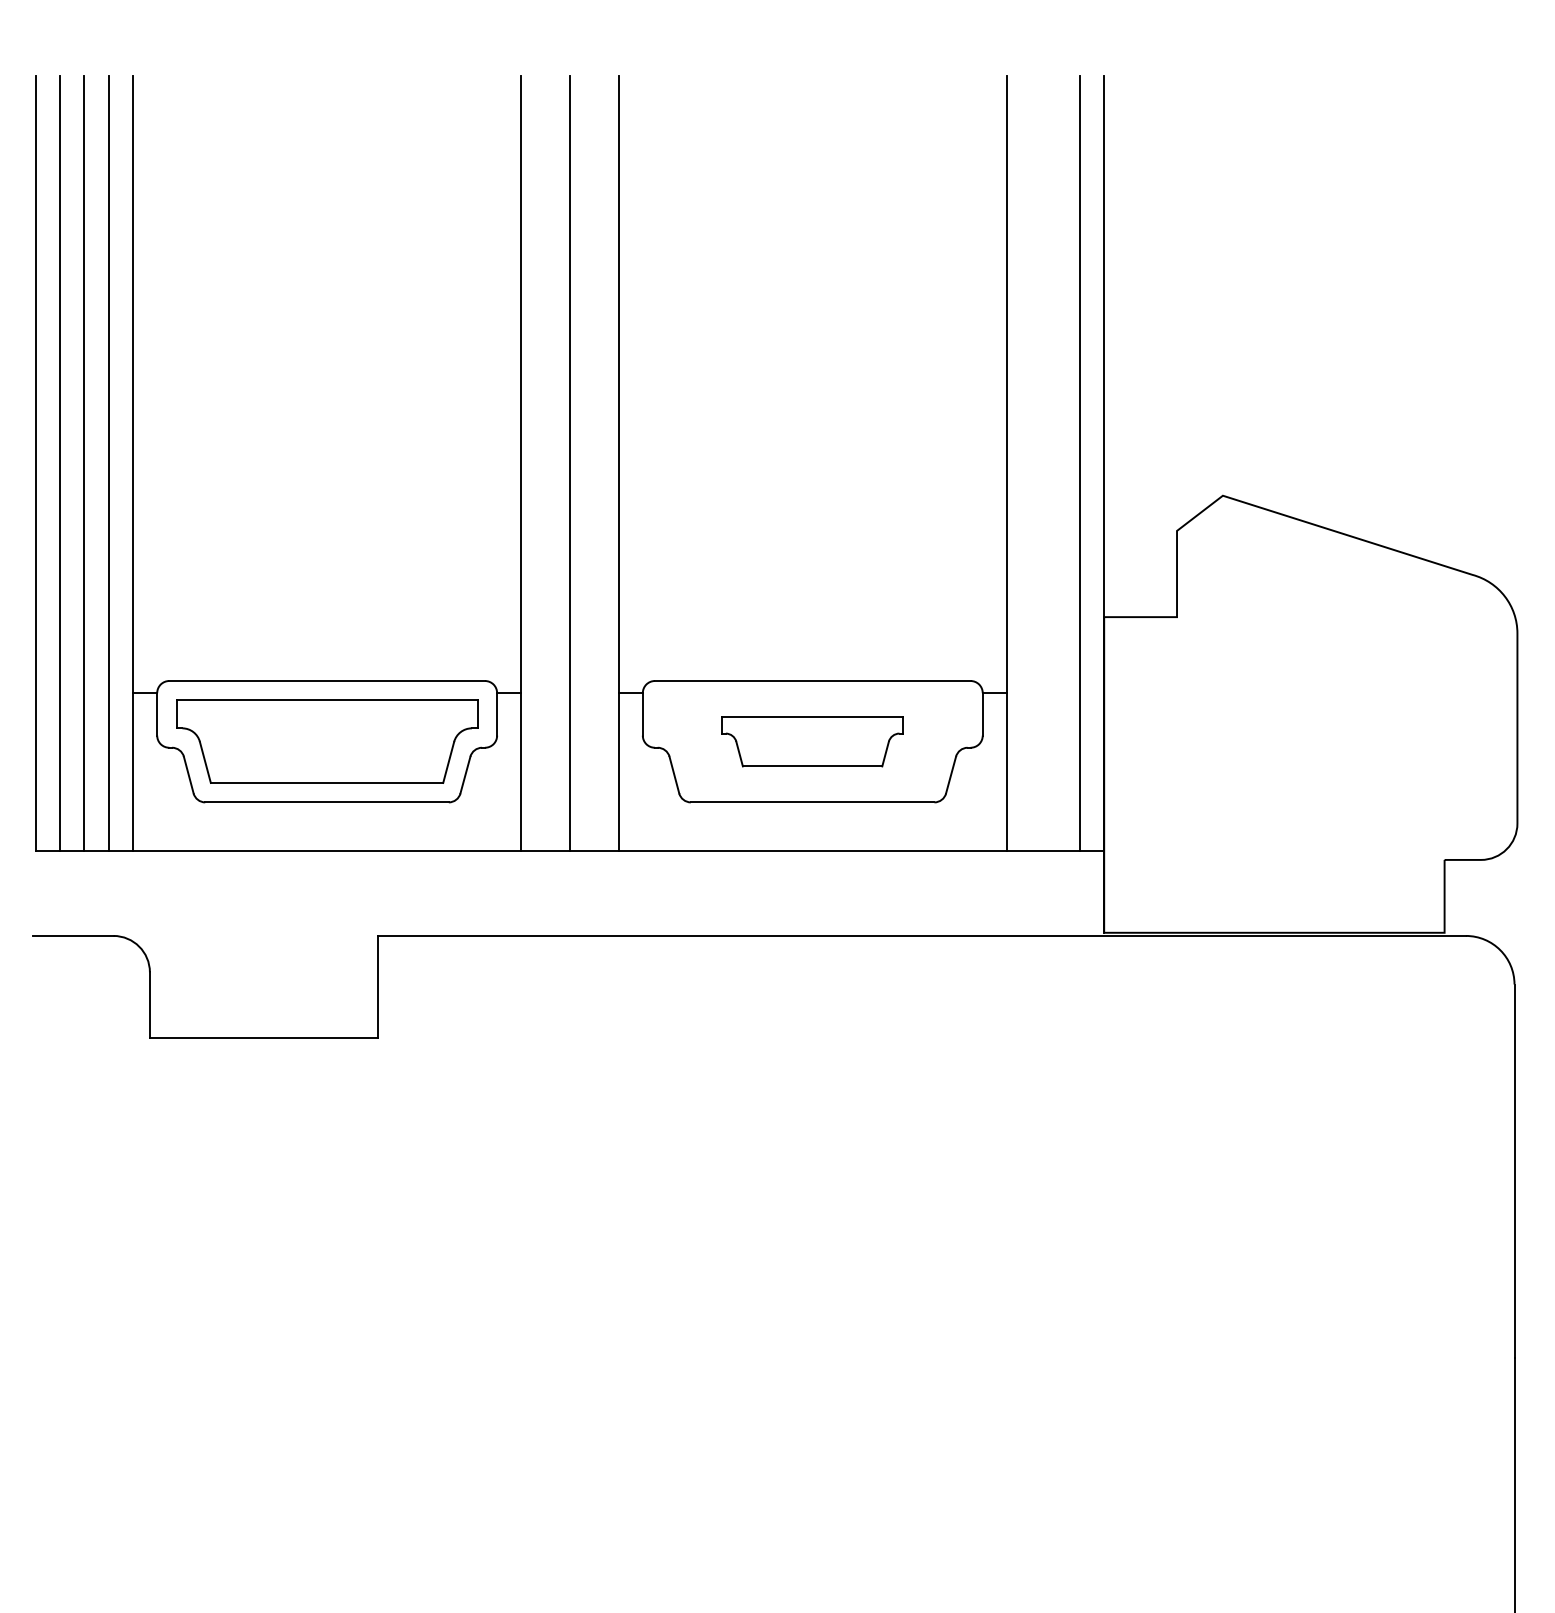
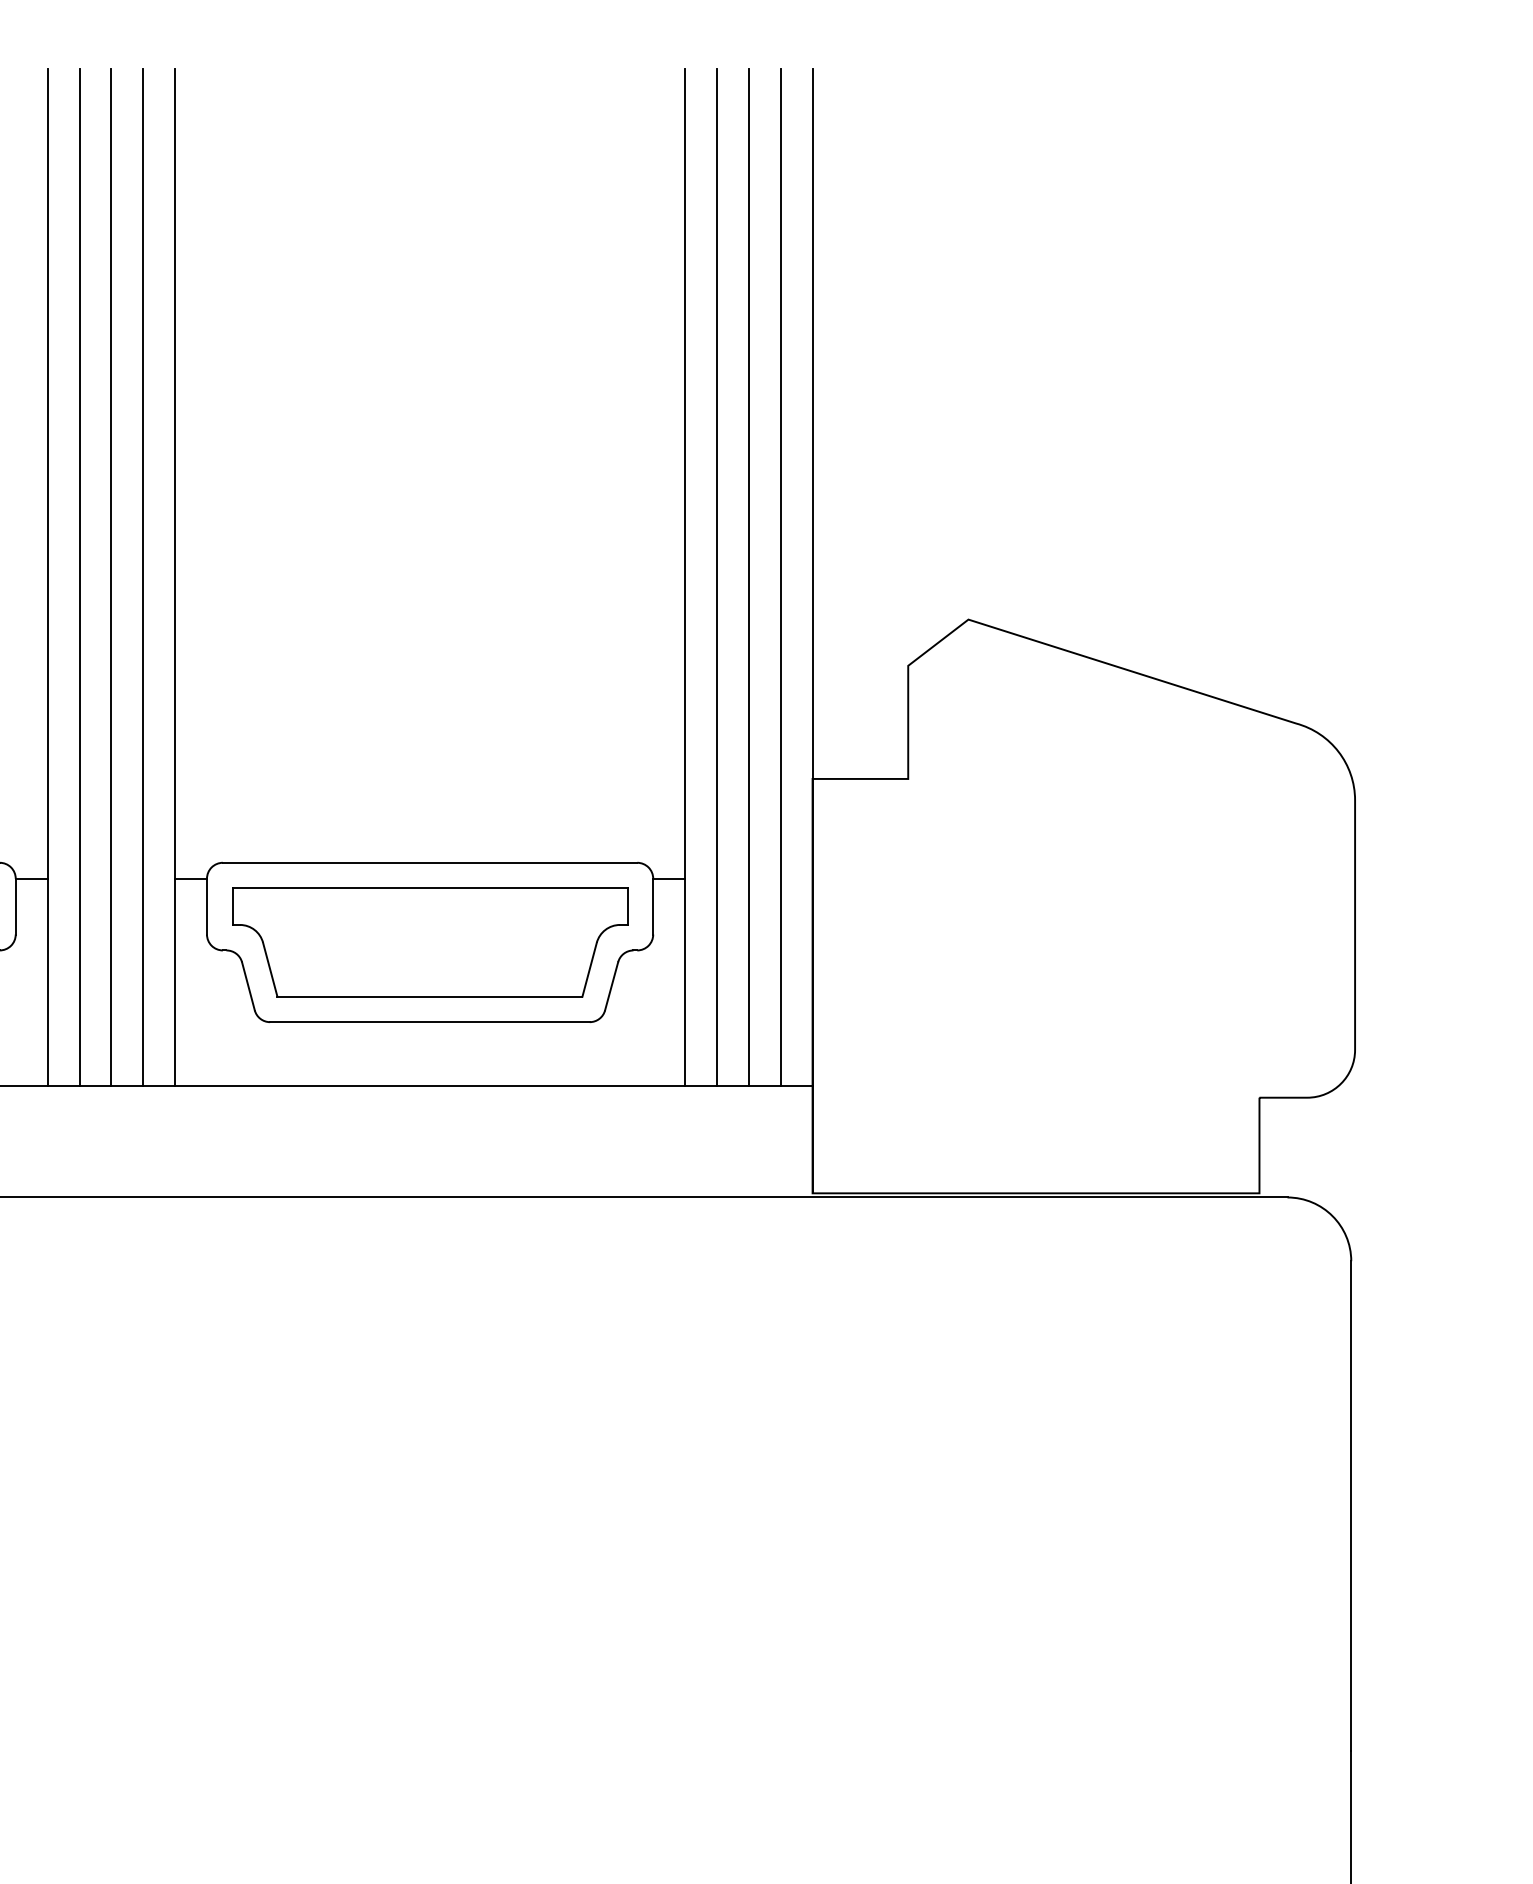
line: (545, 463) -> (79, 577), added
line: (594, 463) -> (143, 577), added
line: (1031, 463) -> (717, 577), added
line: (1055, 463) -> (748, 577), added
part: (812, 741) -> (429, 942), size x1.67

